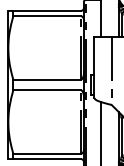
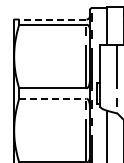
line: (47, 10) -> (53, 19), solid -> dashed
line: (47, 90) -> (53, 99), solid -> dashed

